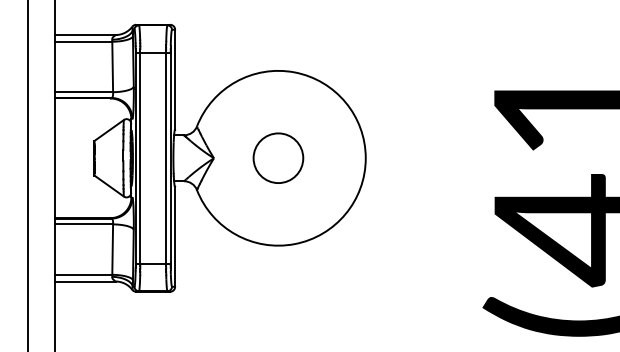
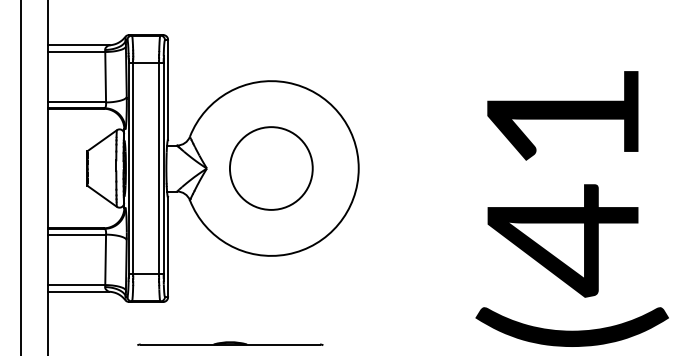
circle: (278, 158) -> (271, 168), size x1.67
part: (237, 333) -> (230, 343), added

